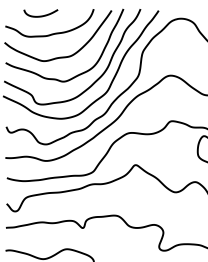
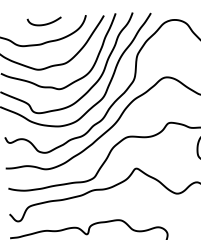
curve: (40, 15) -> (44, 23), moved

